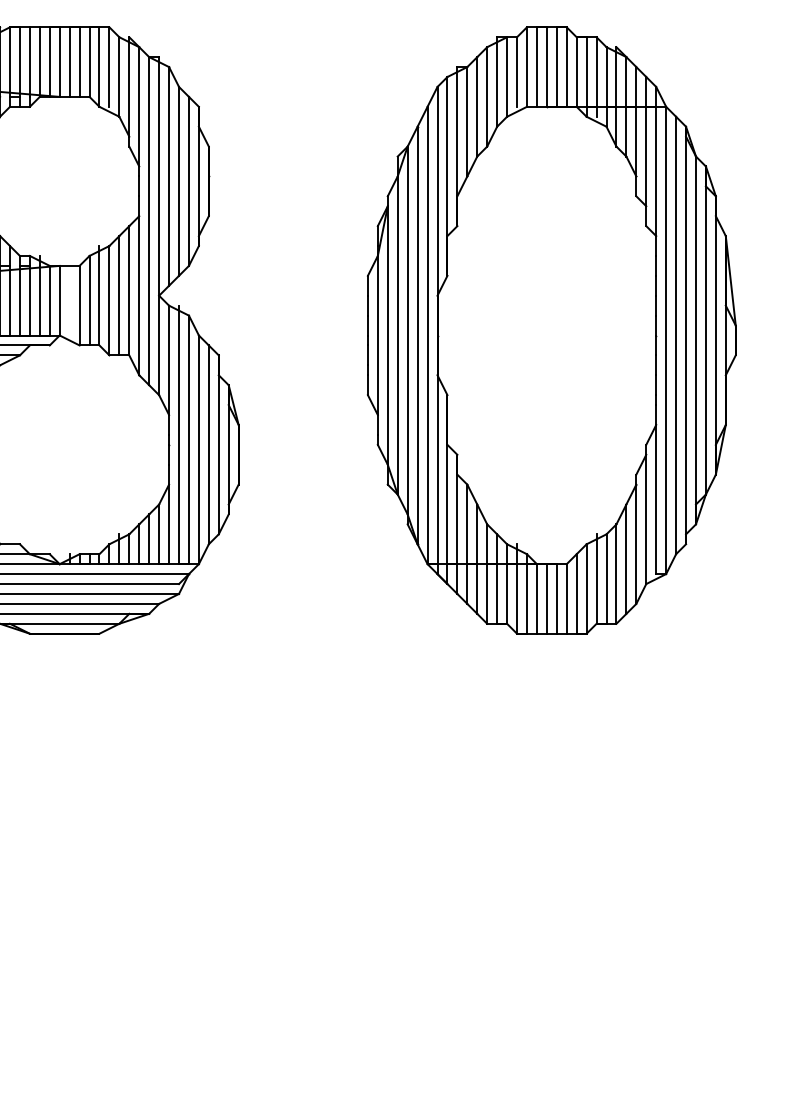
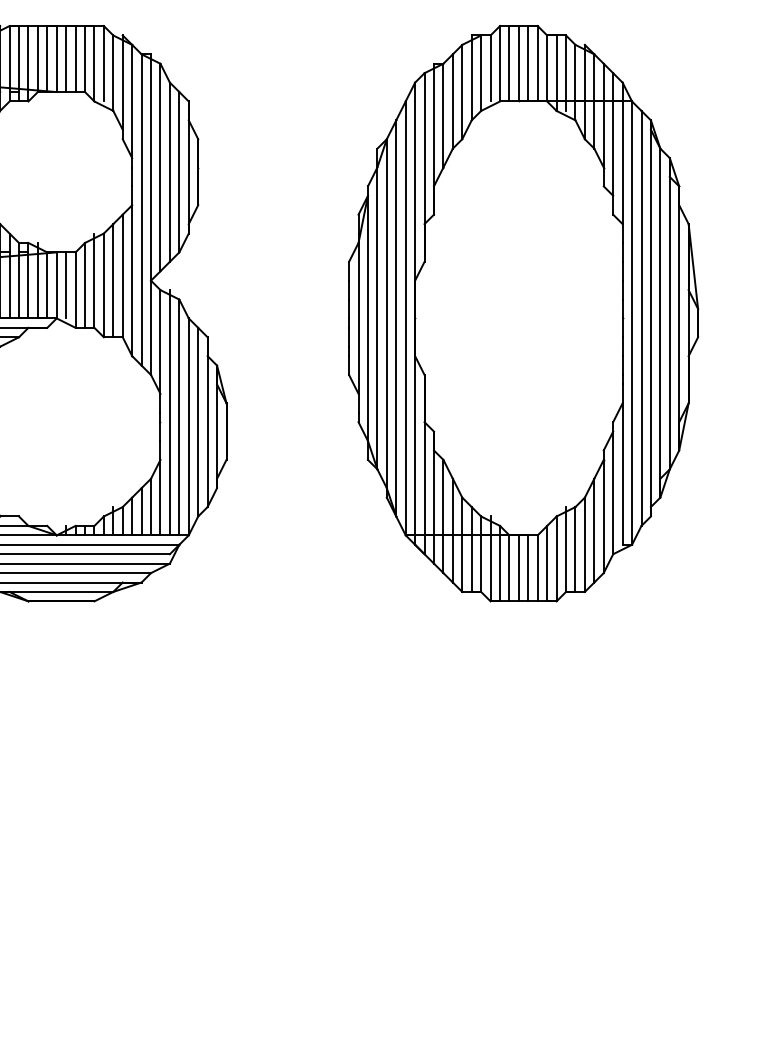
line: (69, 300) -> (66, 285), added

